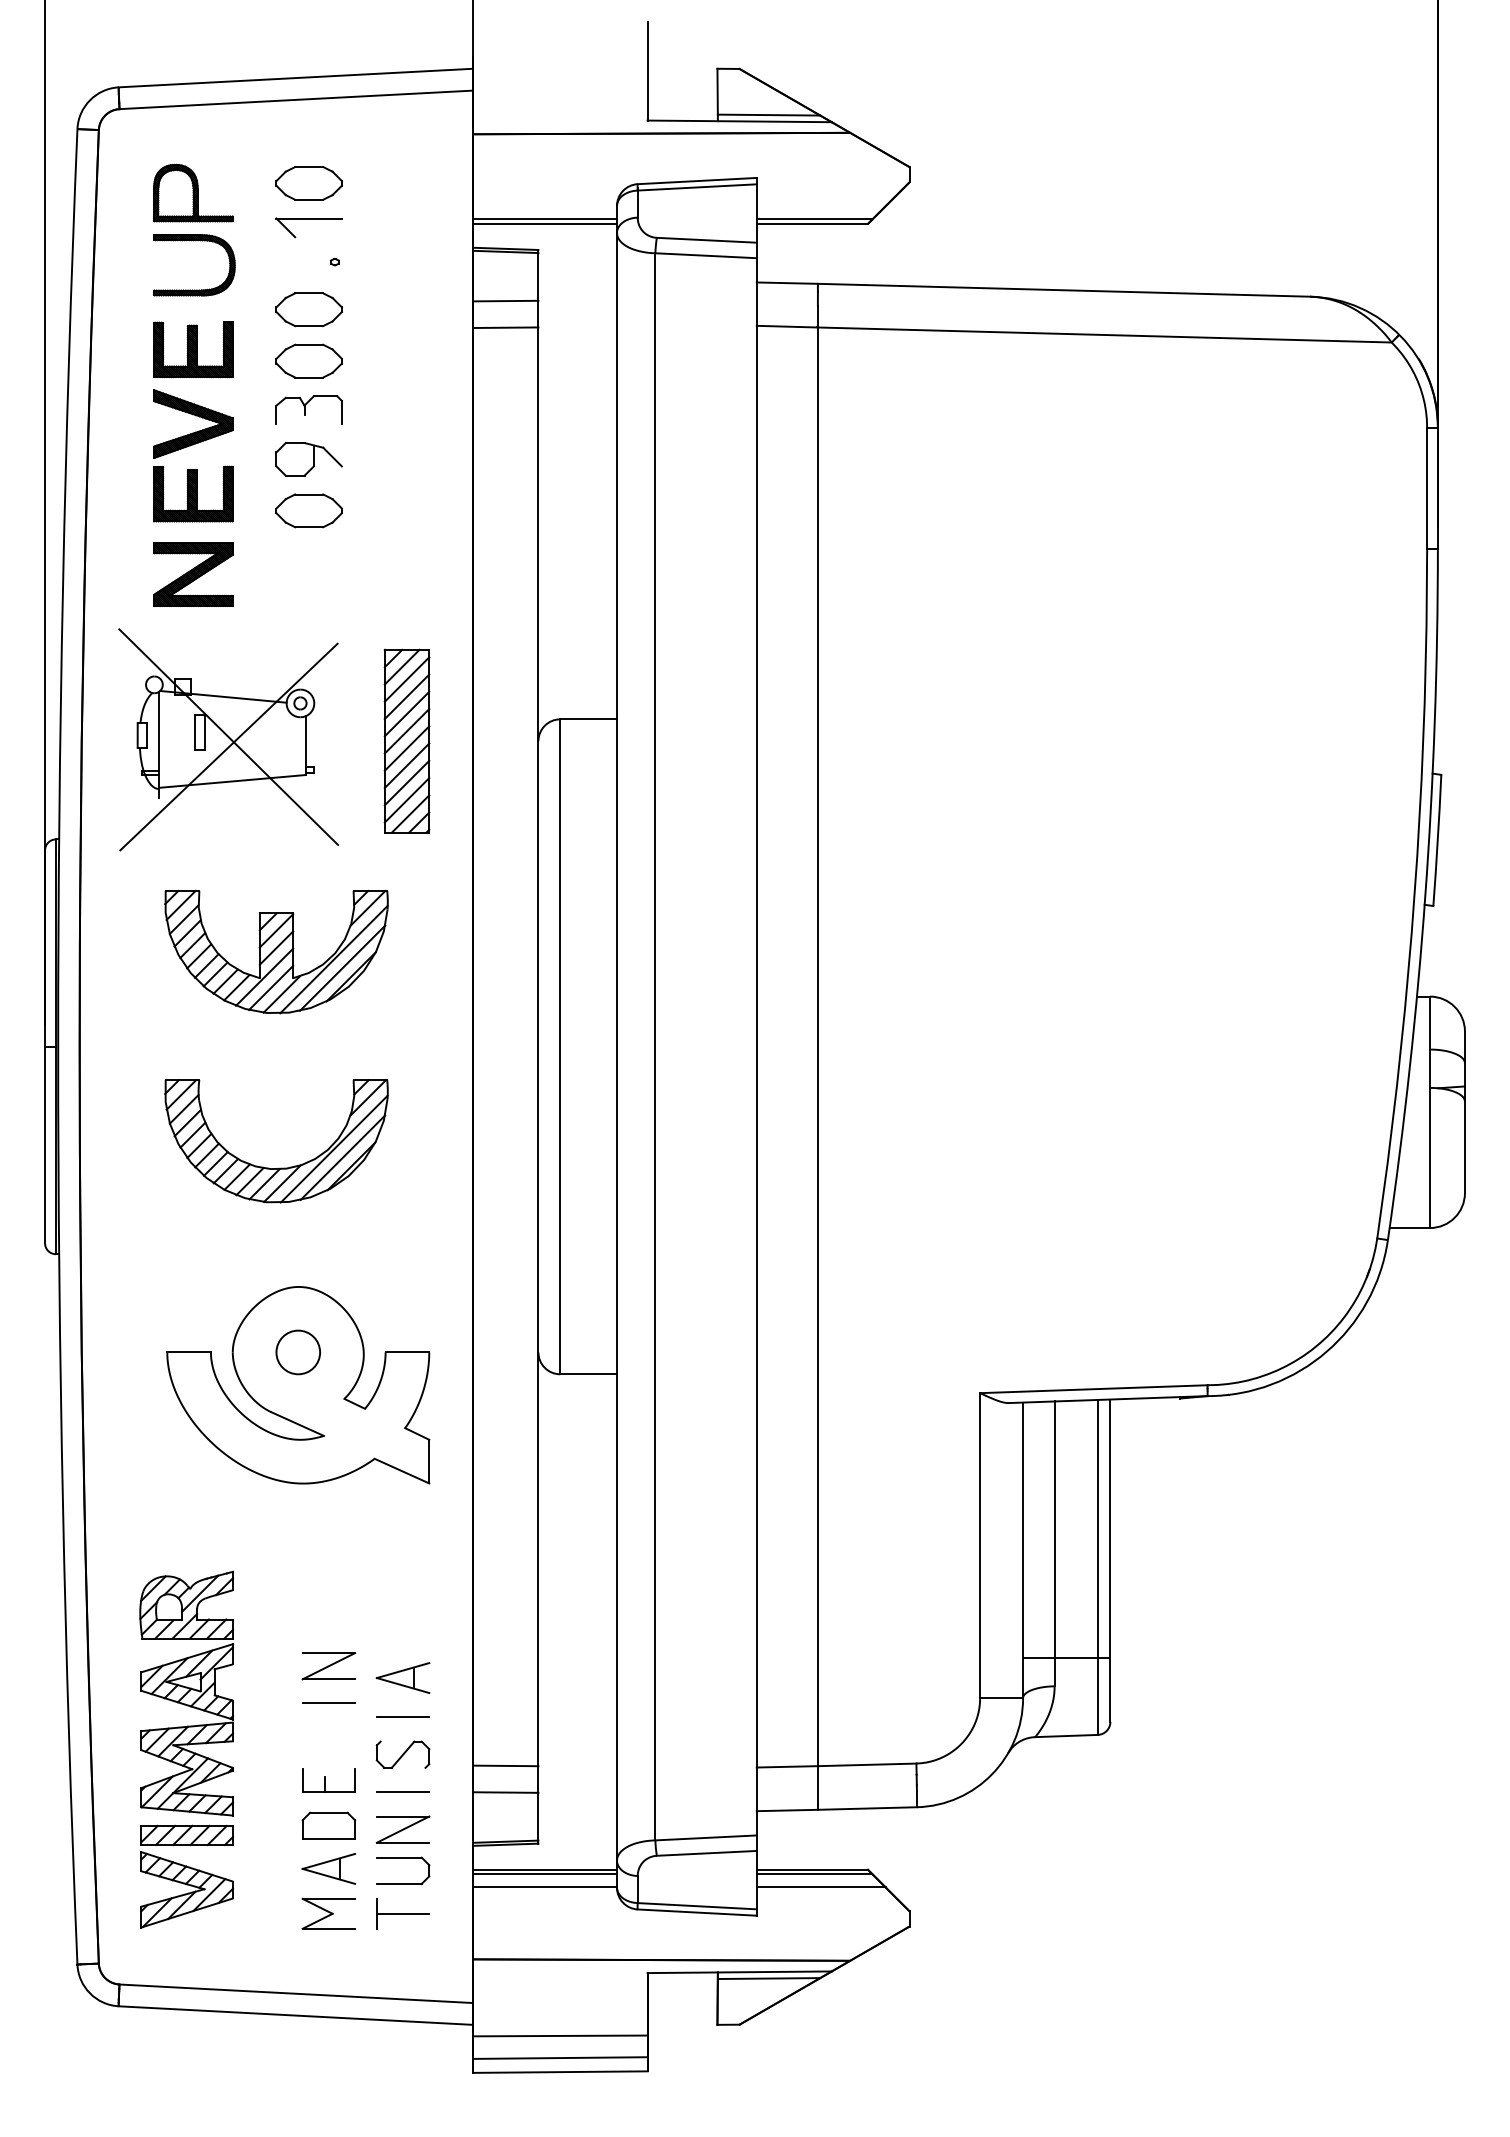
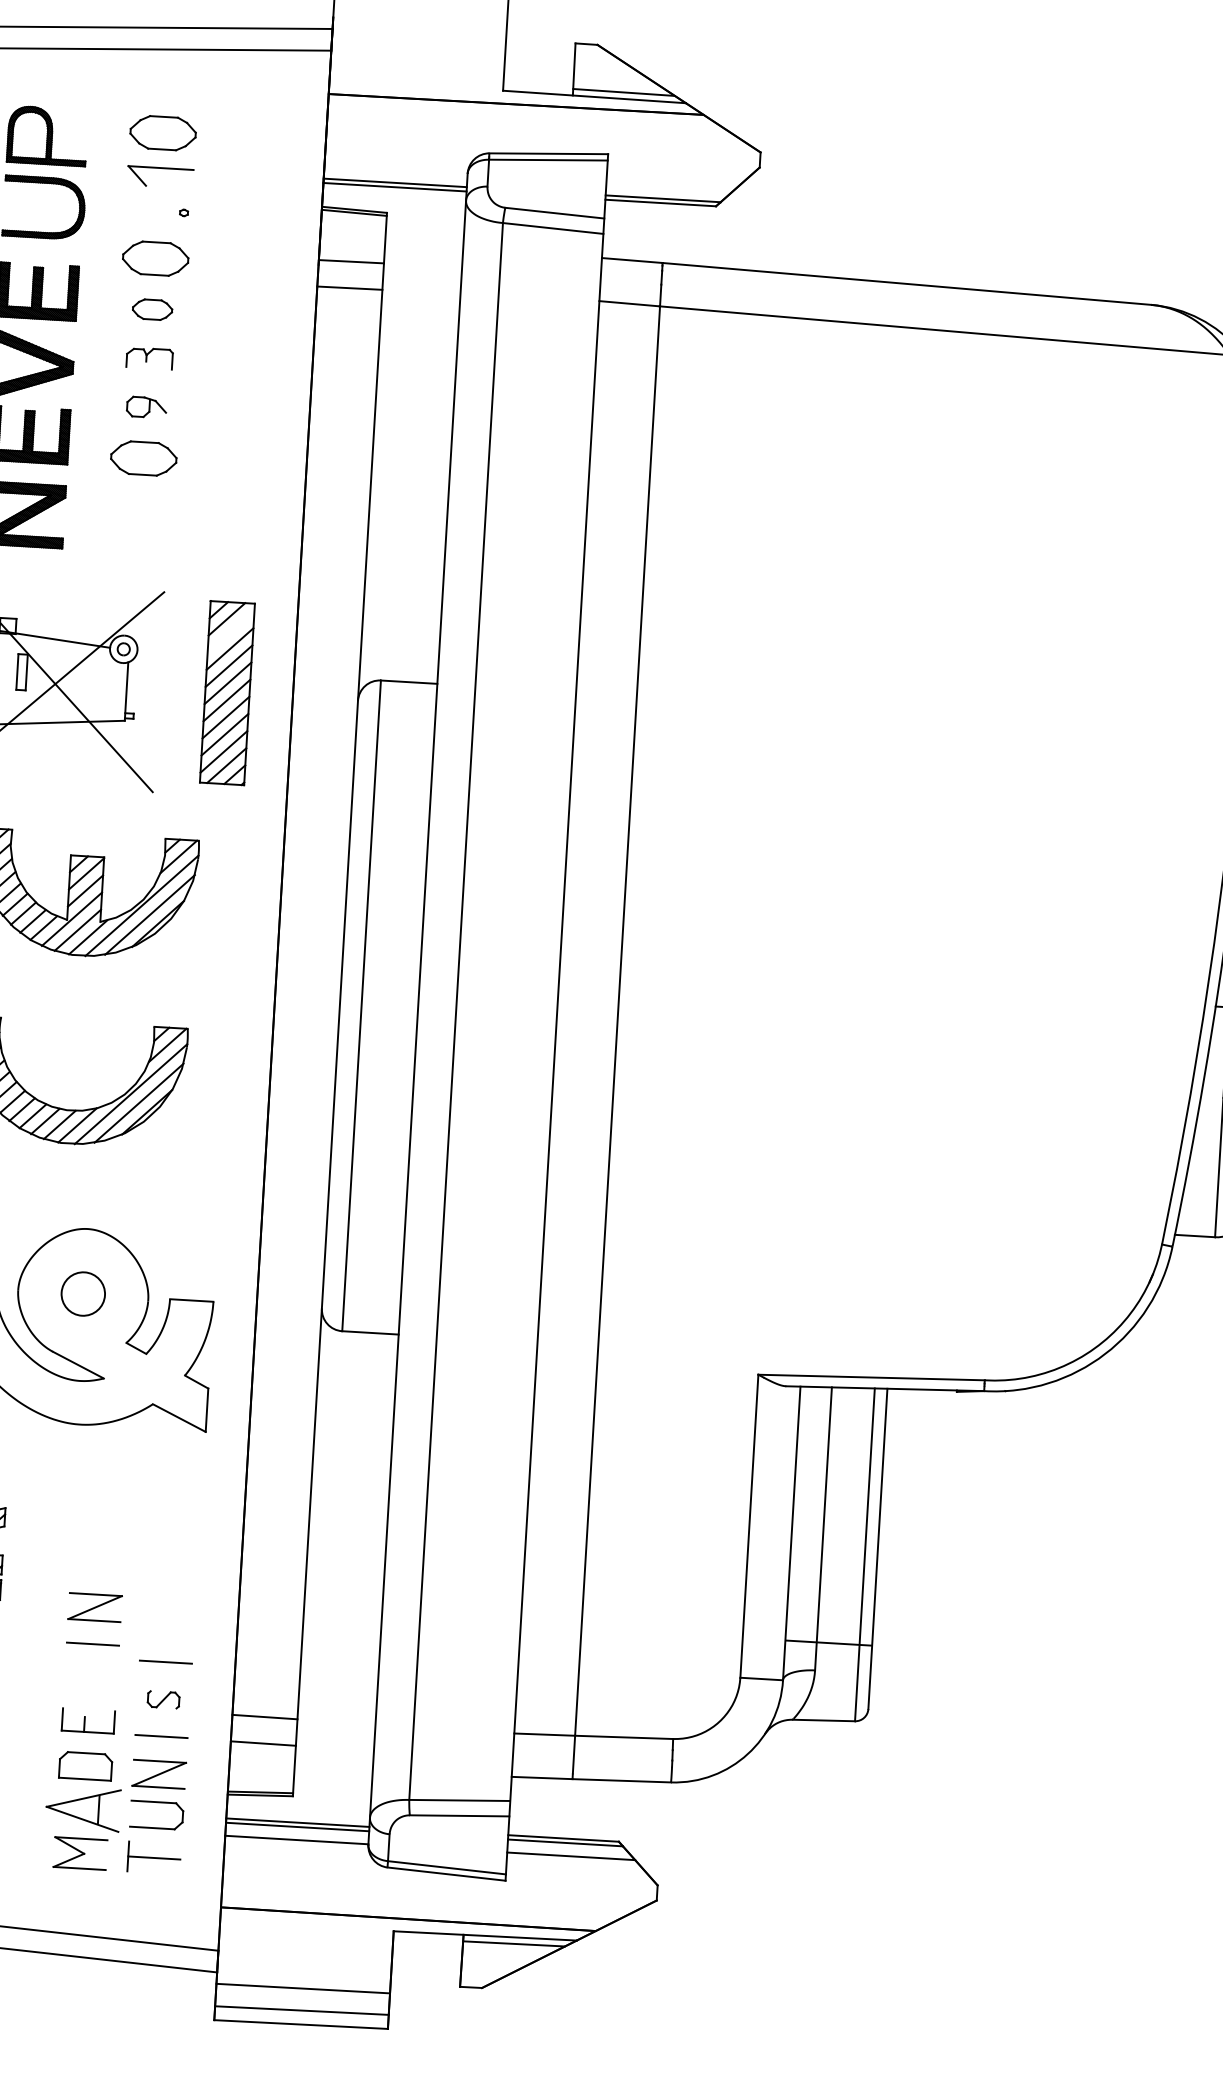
part: (308, 360) -> (152, 309), size x0.6
part: (308, 409) -> (149, 357), size x0.7
part: (308, 459) -> (146, 407), size x0.6
line: (406, 679) -> (230, 631), removed
part: (402, 1677) -> (167, 1623), removed
part: (402, 1754) -> (163, 1699), size x0.6
part: (328, 1868) -> (82, 1808), size x1.4

